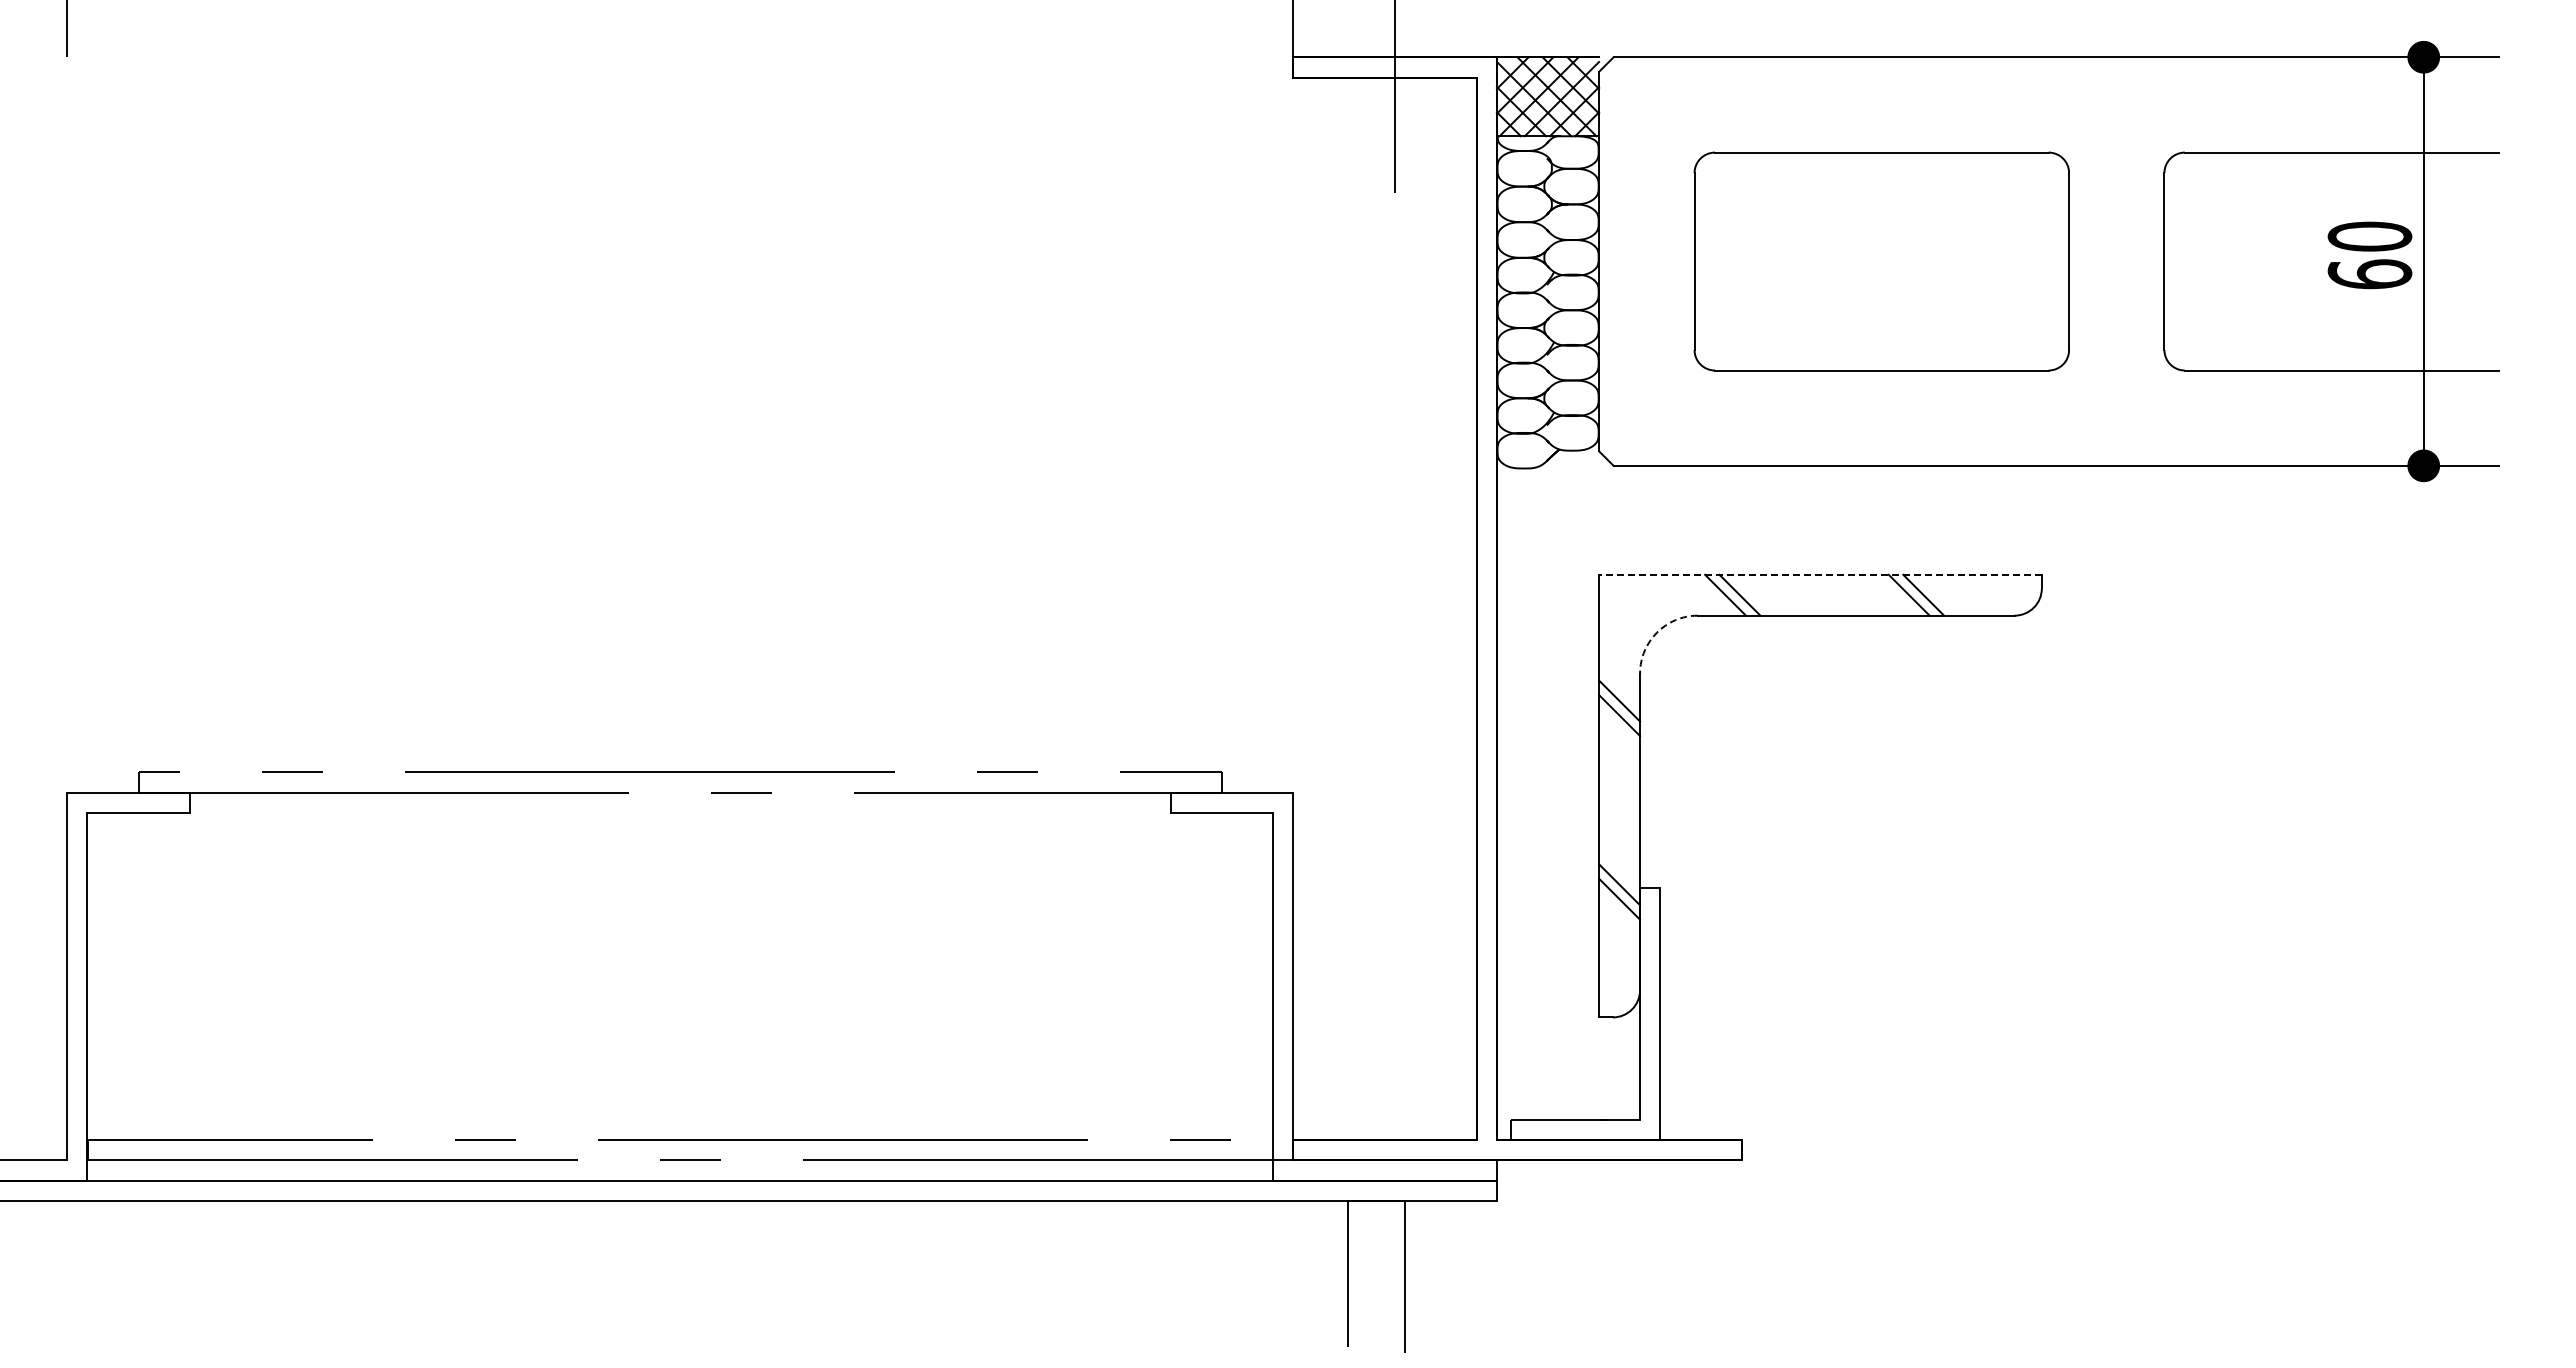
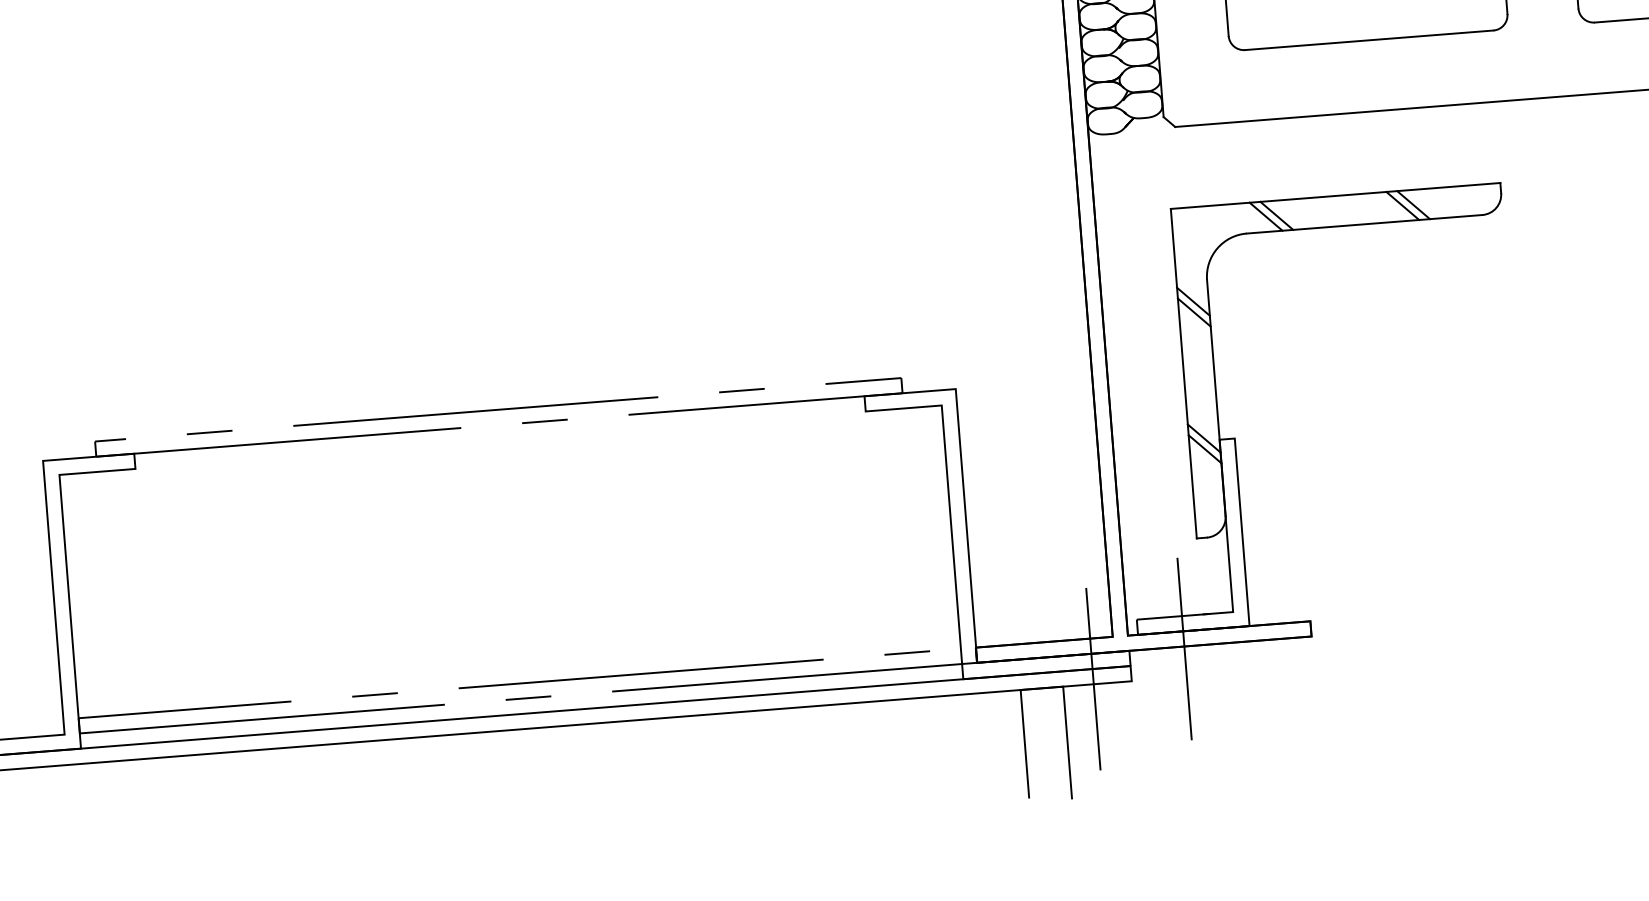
line: (1820, 574) -> (1335, 195), dashed -> solid
arc: (1657, 632) -> (1217, 248), dashed -> solid
line: (1571, 1150) -> (1183, 639), added
line: (1446, 1180) -> (1092, 668), added

